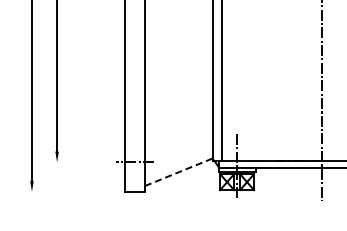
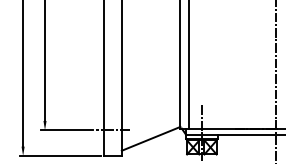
line: (82, 162) -> (67, 130), added
line: (178, 172) -> (150, 139), dashed -> solid
line: (74, 191) -> (60, 155), added

